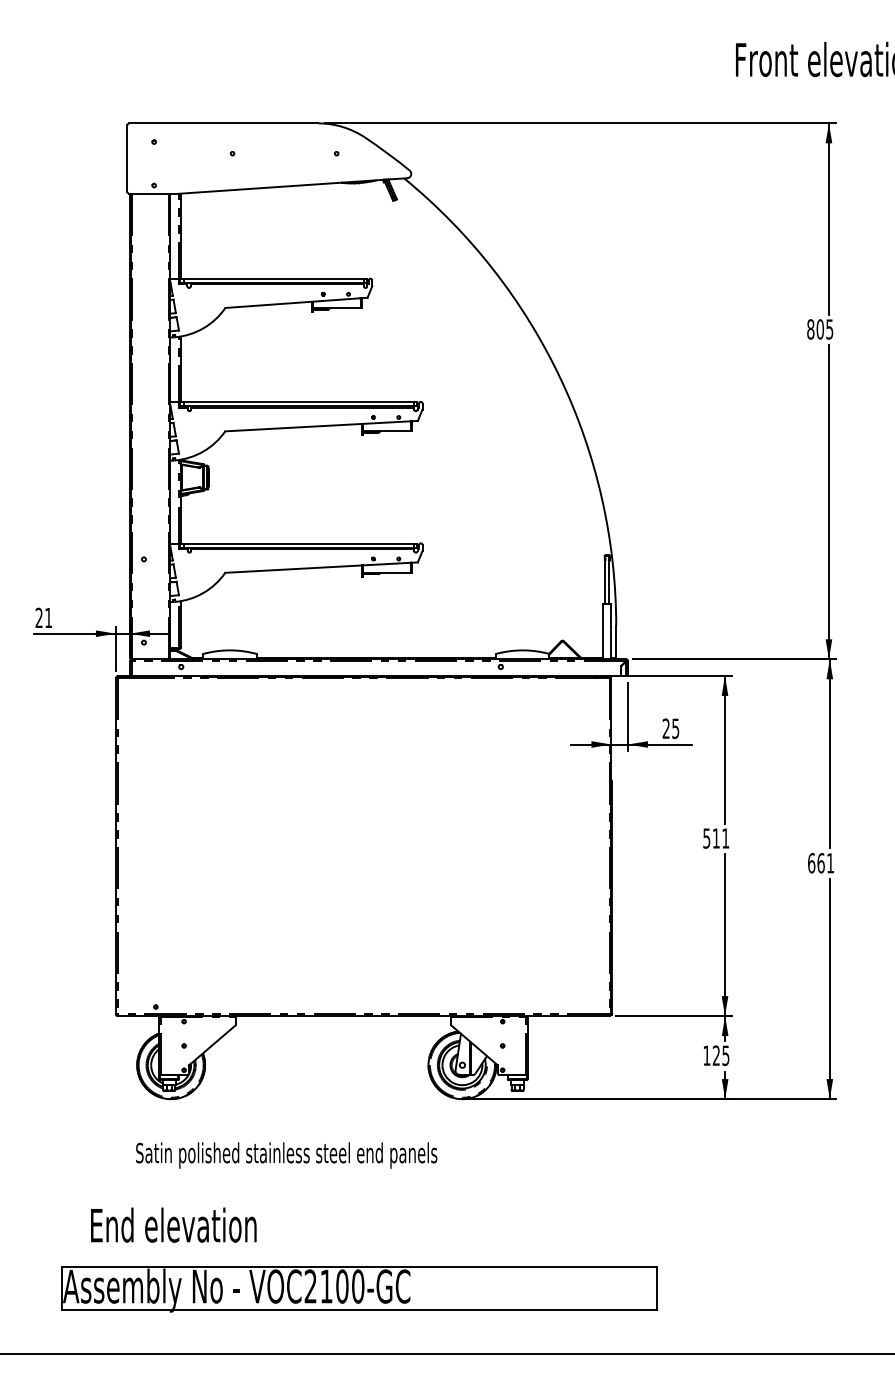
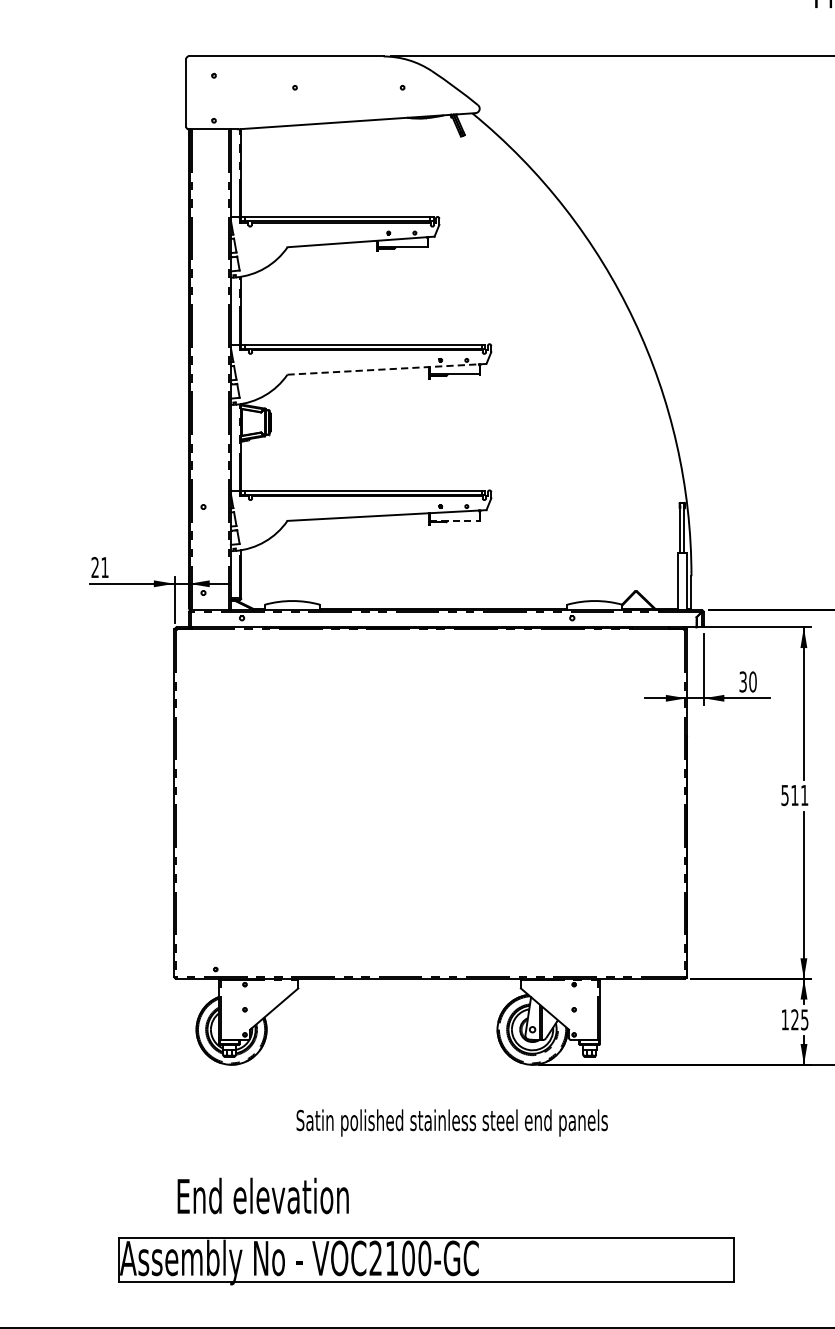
line: (322, 426) -> (387, 369), solid -> dashed
line: (387, 572) -> (455, 520), solid -> dashed
text: (670, 728) -> (747, 681), 25 -> 30
text: (286, 1155) -> (452, 1122), moved
text: (173, 1224) -> (262, 1195), moved

